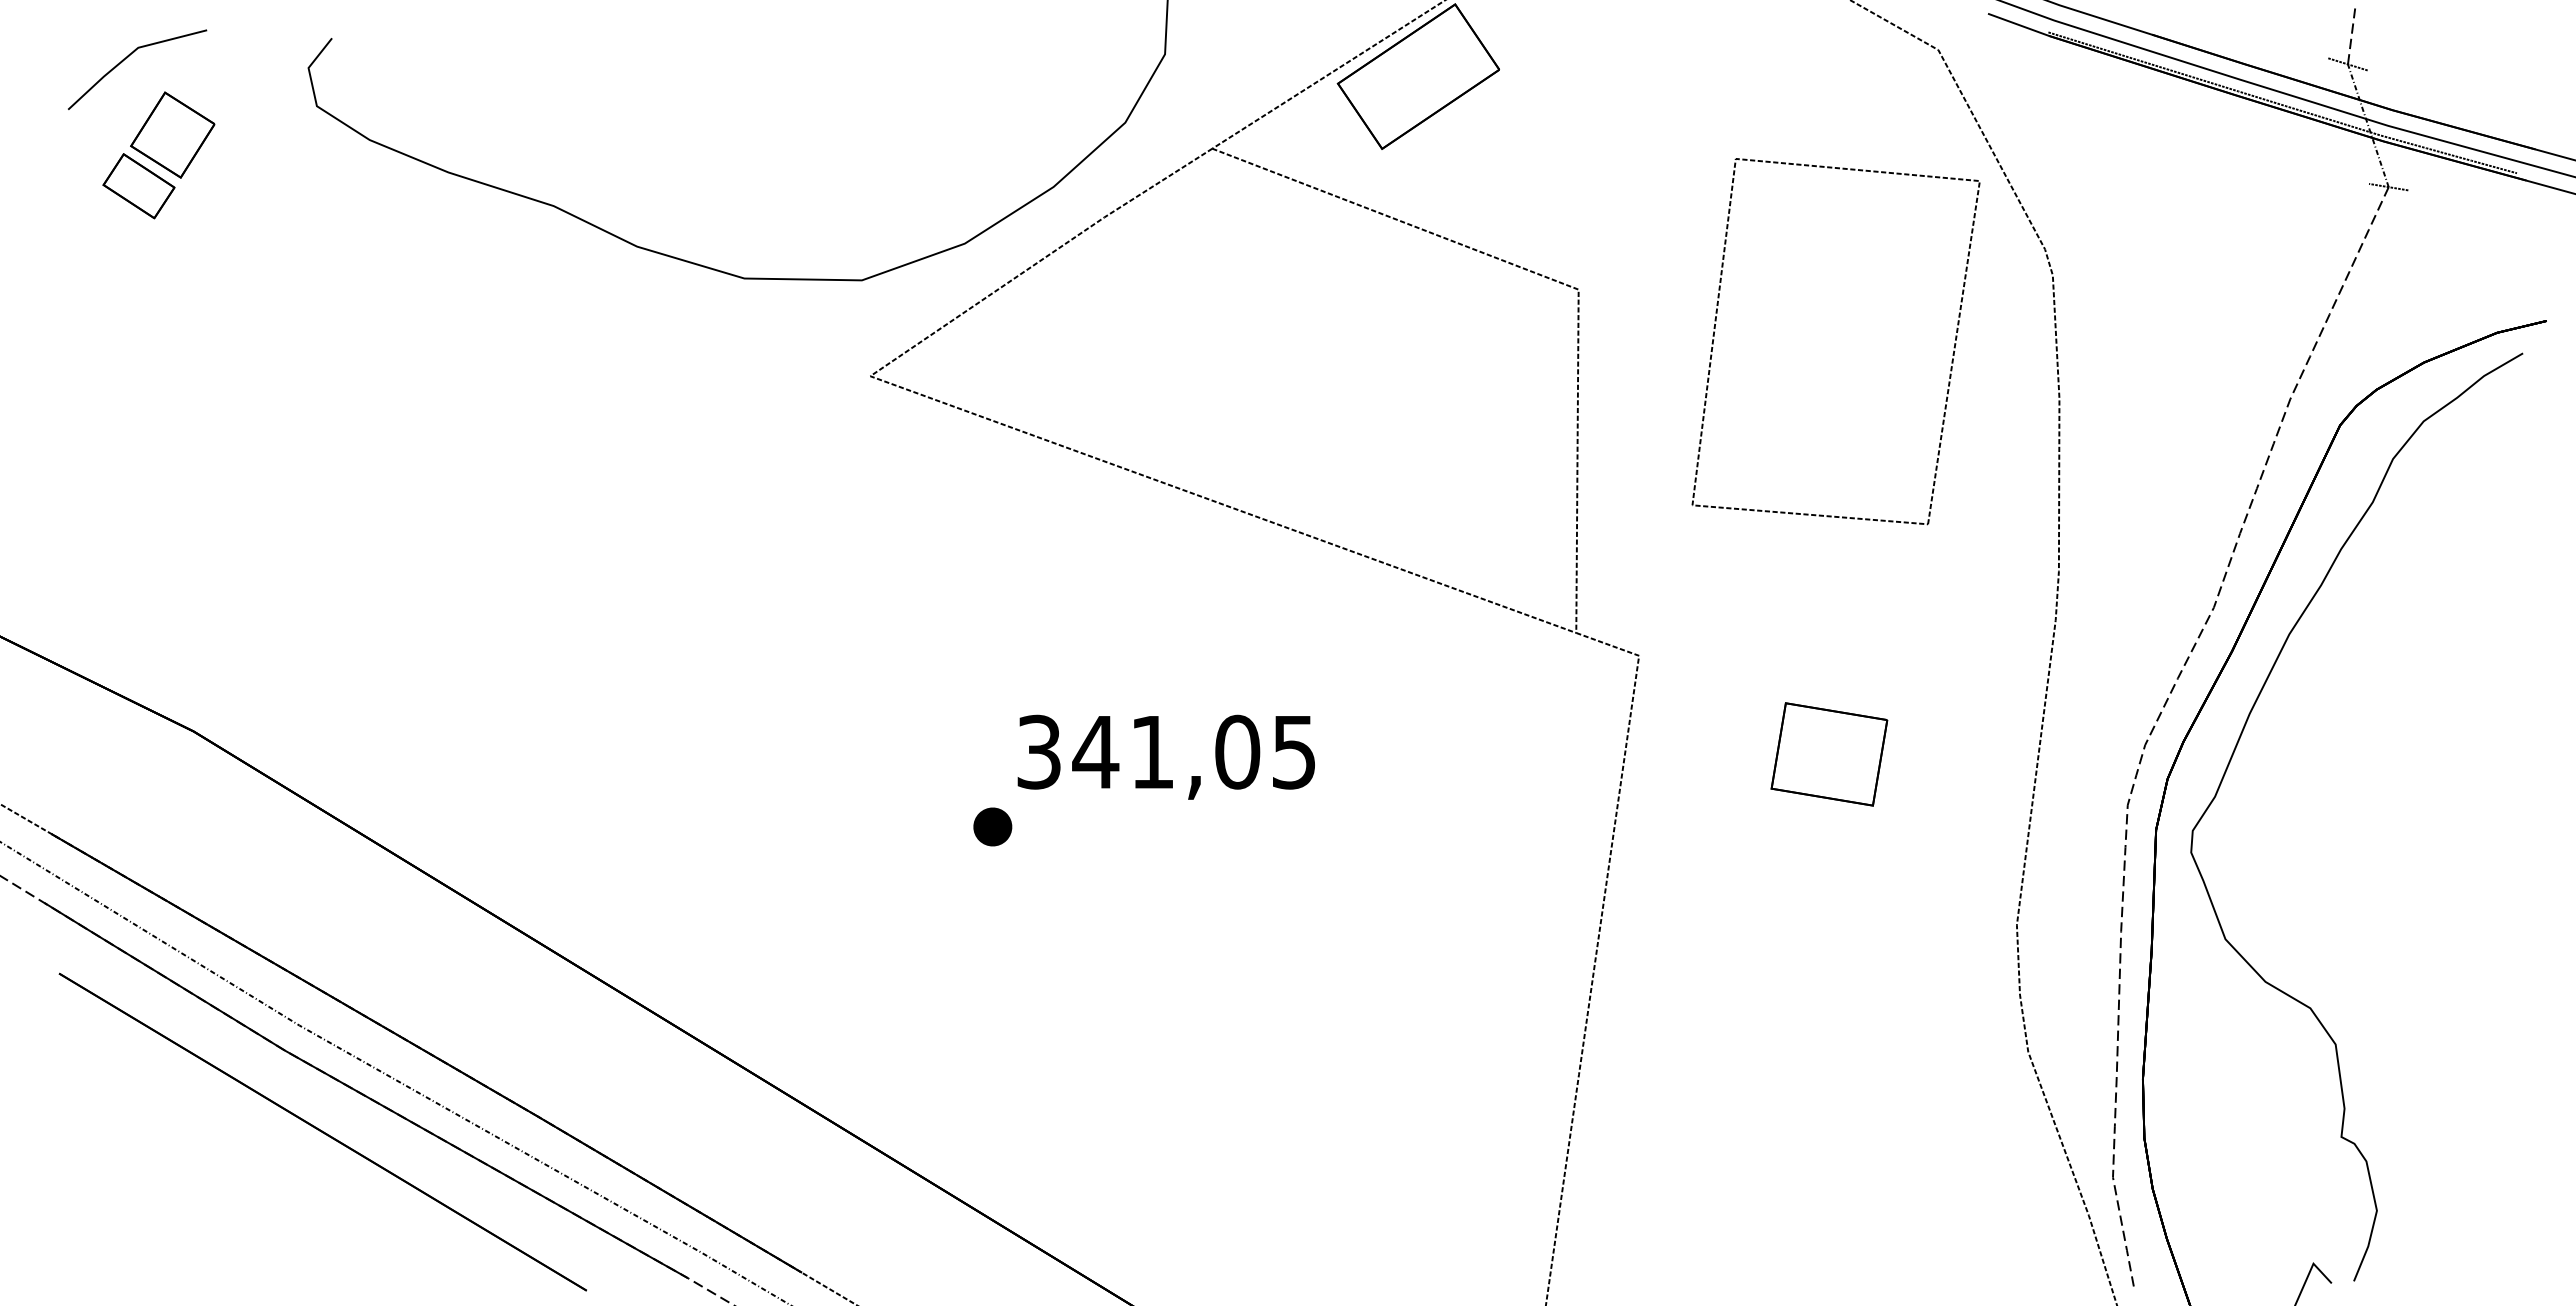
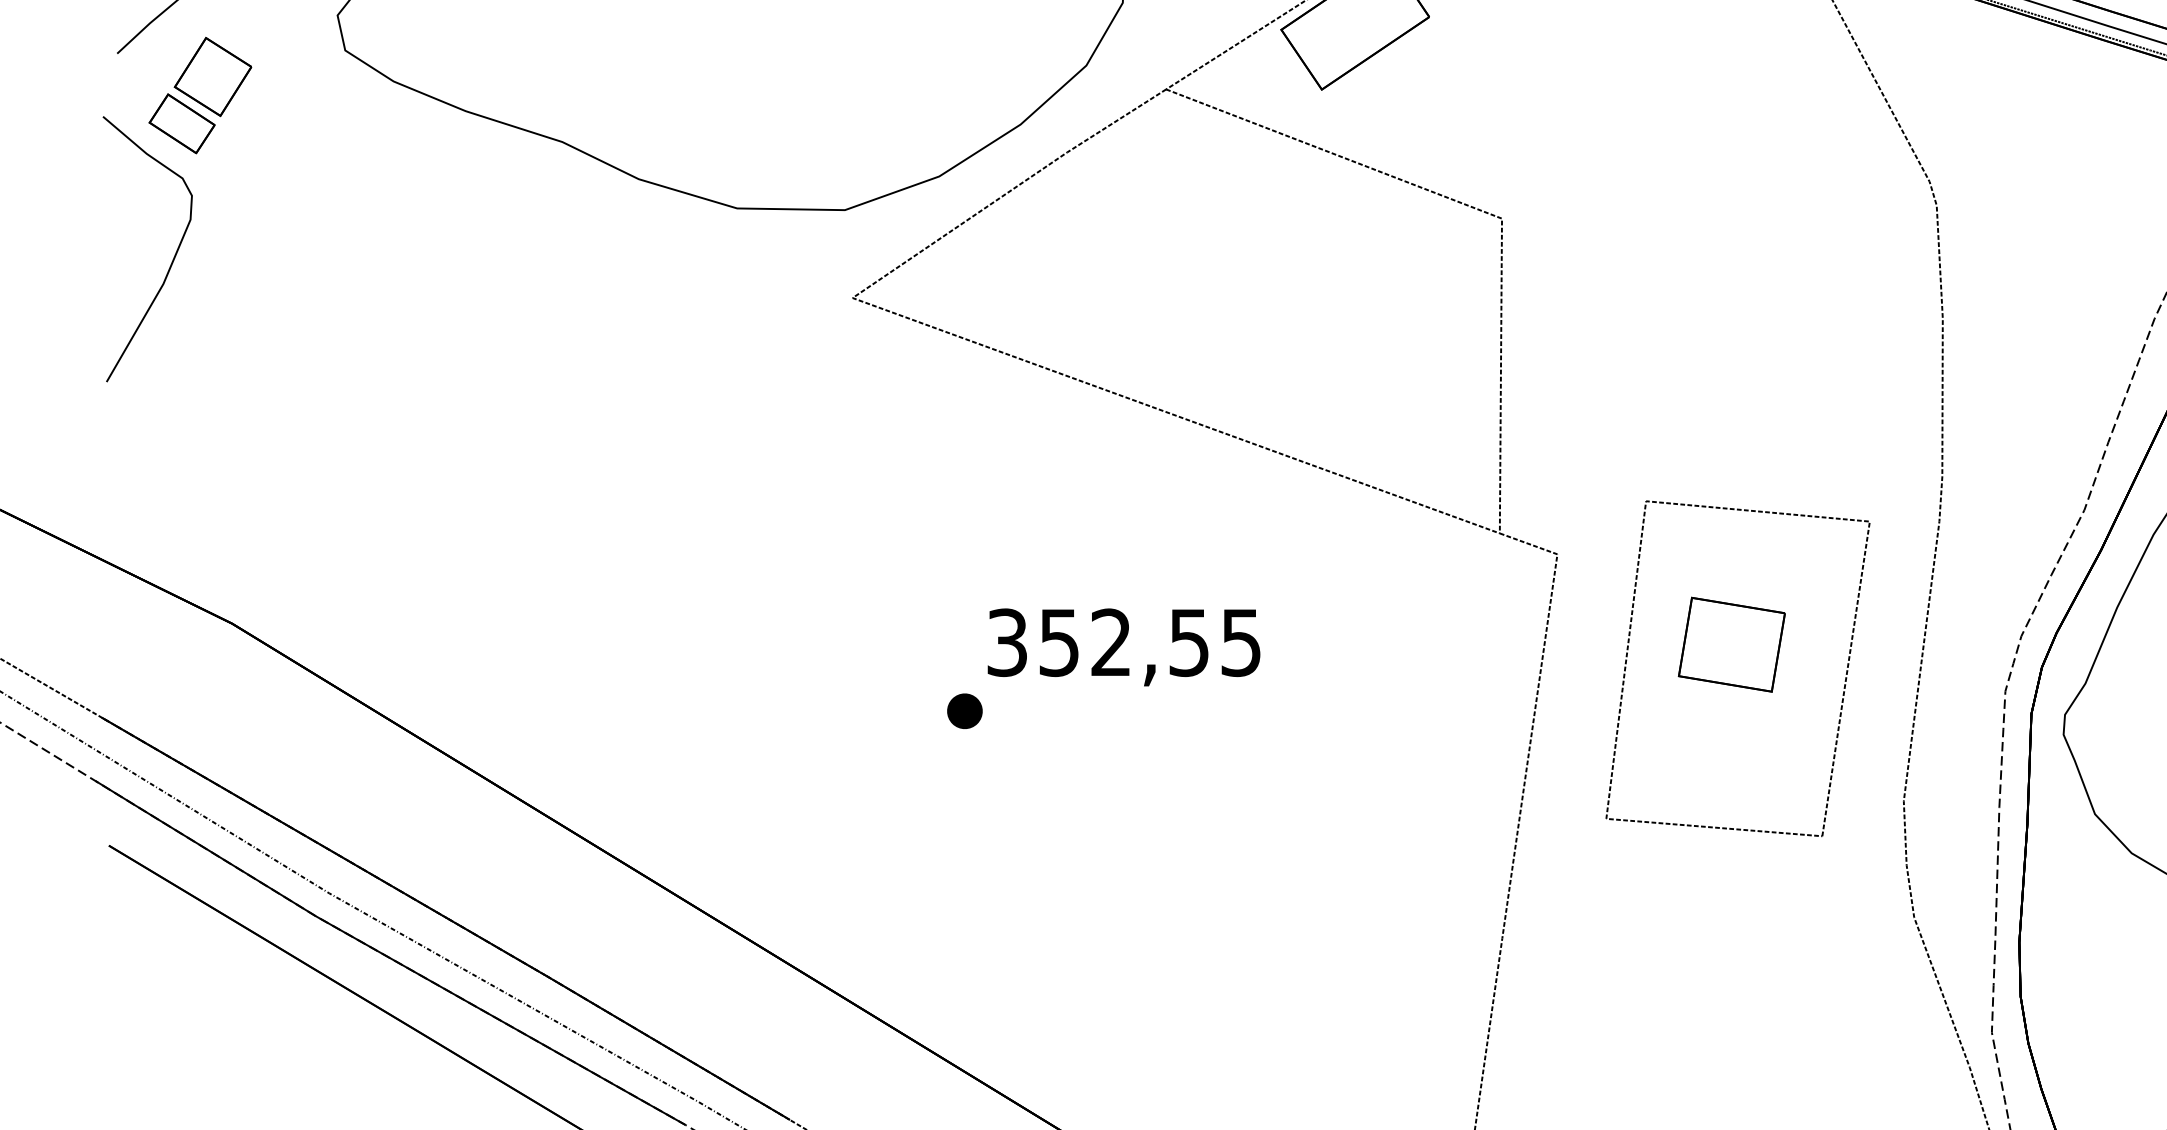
curve: (127, 336) -> (171, 261), added
part: (1951, 360) -> (1843, 686), moved
text: (1166, 751) -> (1124, 642), 341,05 -> 352,55

